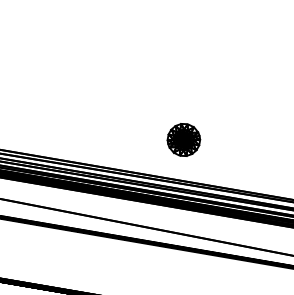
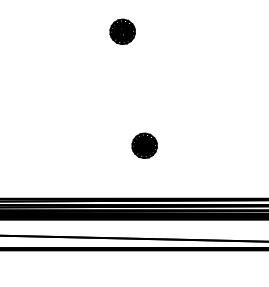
part: (183, 139) -> (144, 145), moved

